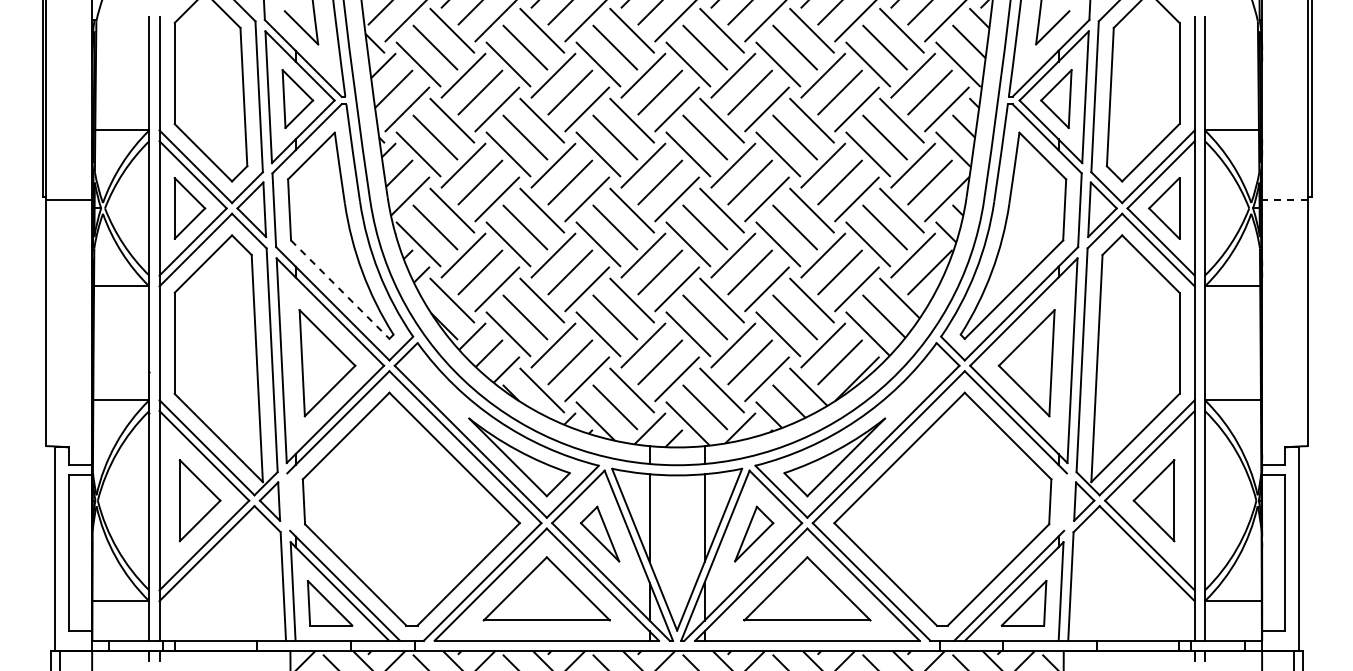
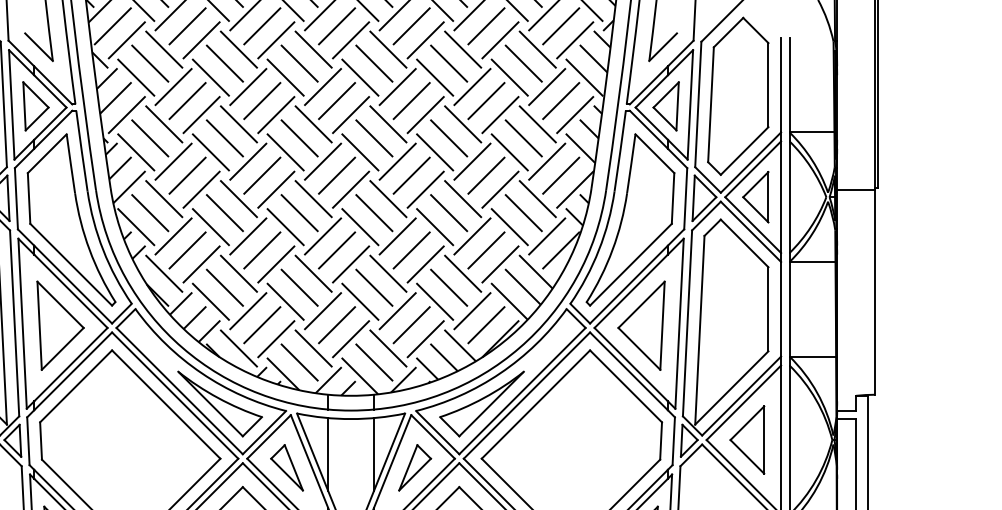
line: (1285, 199) -> (856, 189), dashed -> solid
line: (340, 289) -> (71, 264), dashed -> solid
line: (288, 501) -> (28, 440), added
line: (1065, 501) -> (673, 440), added

